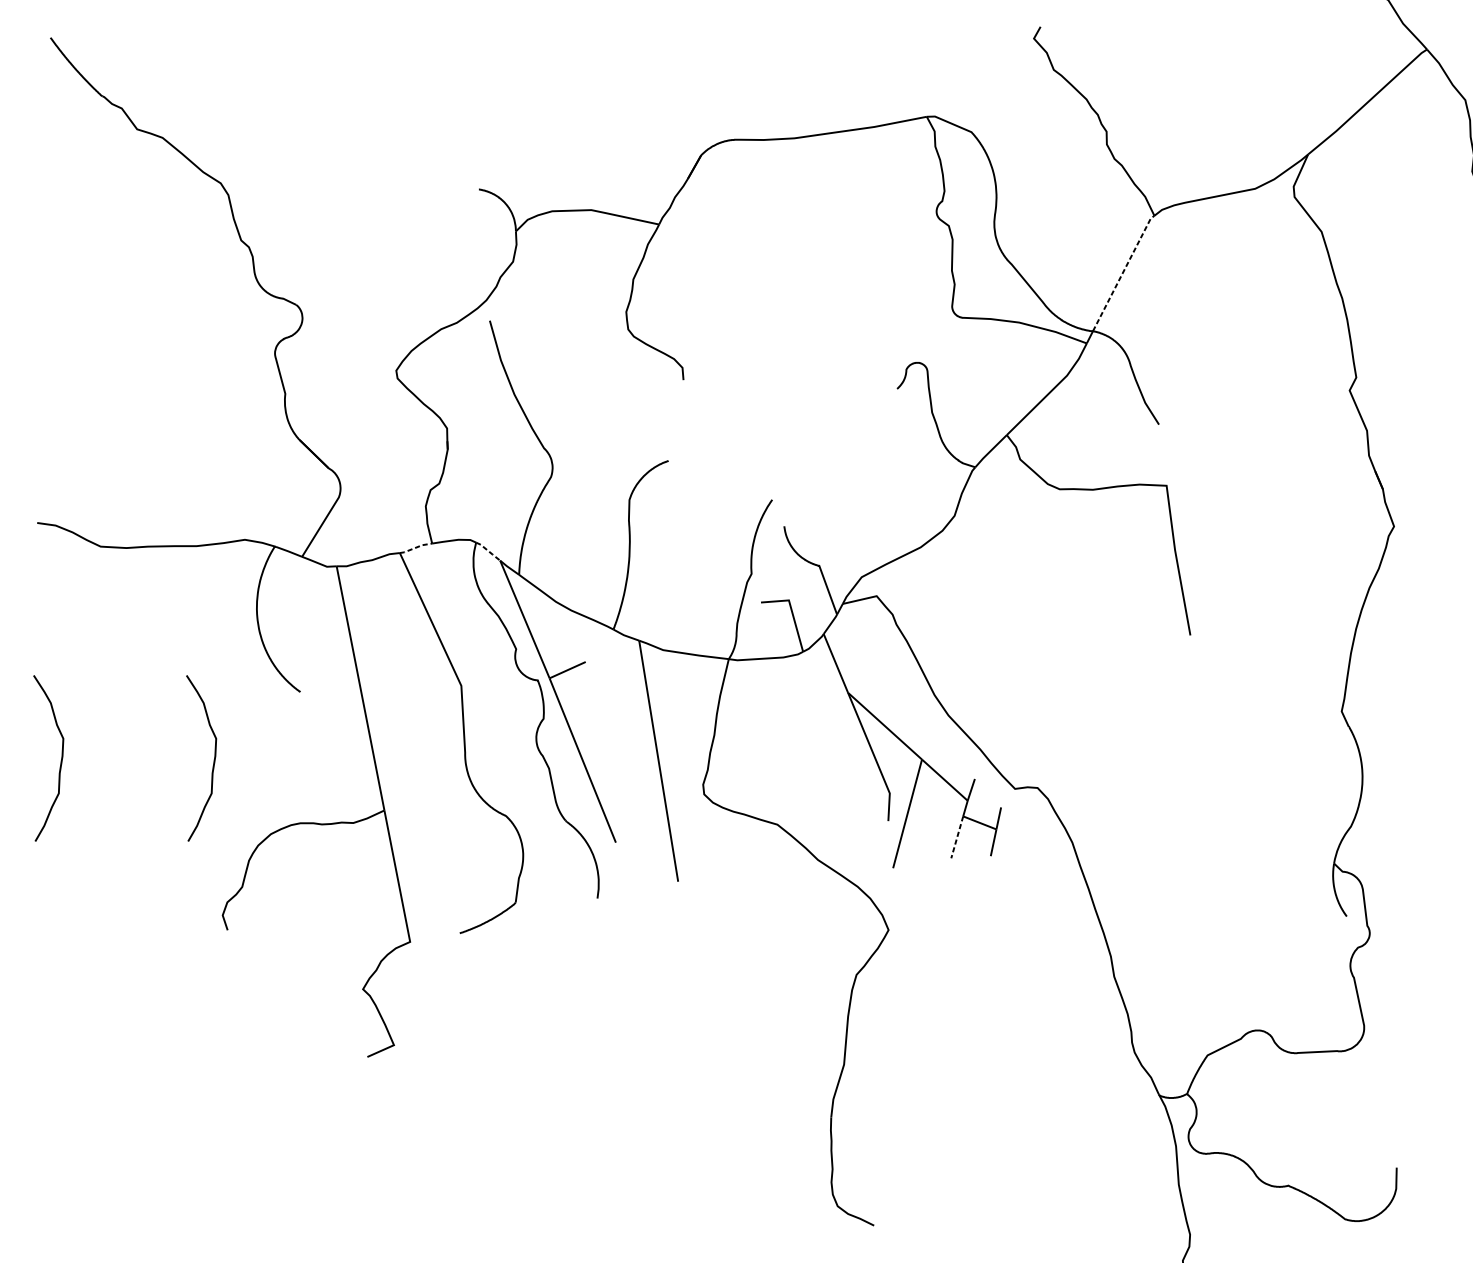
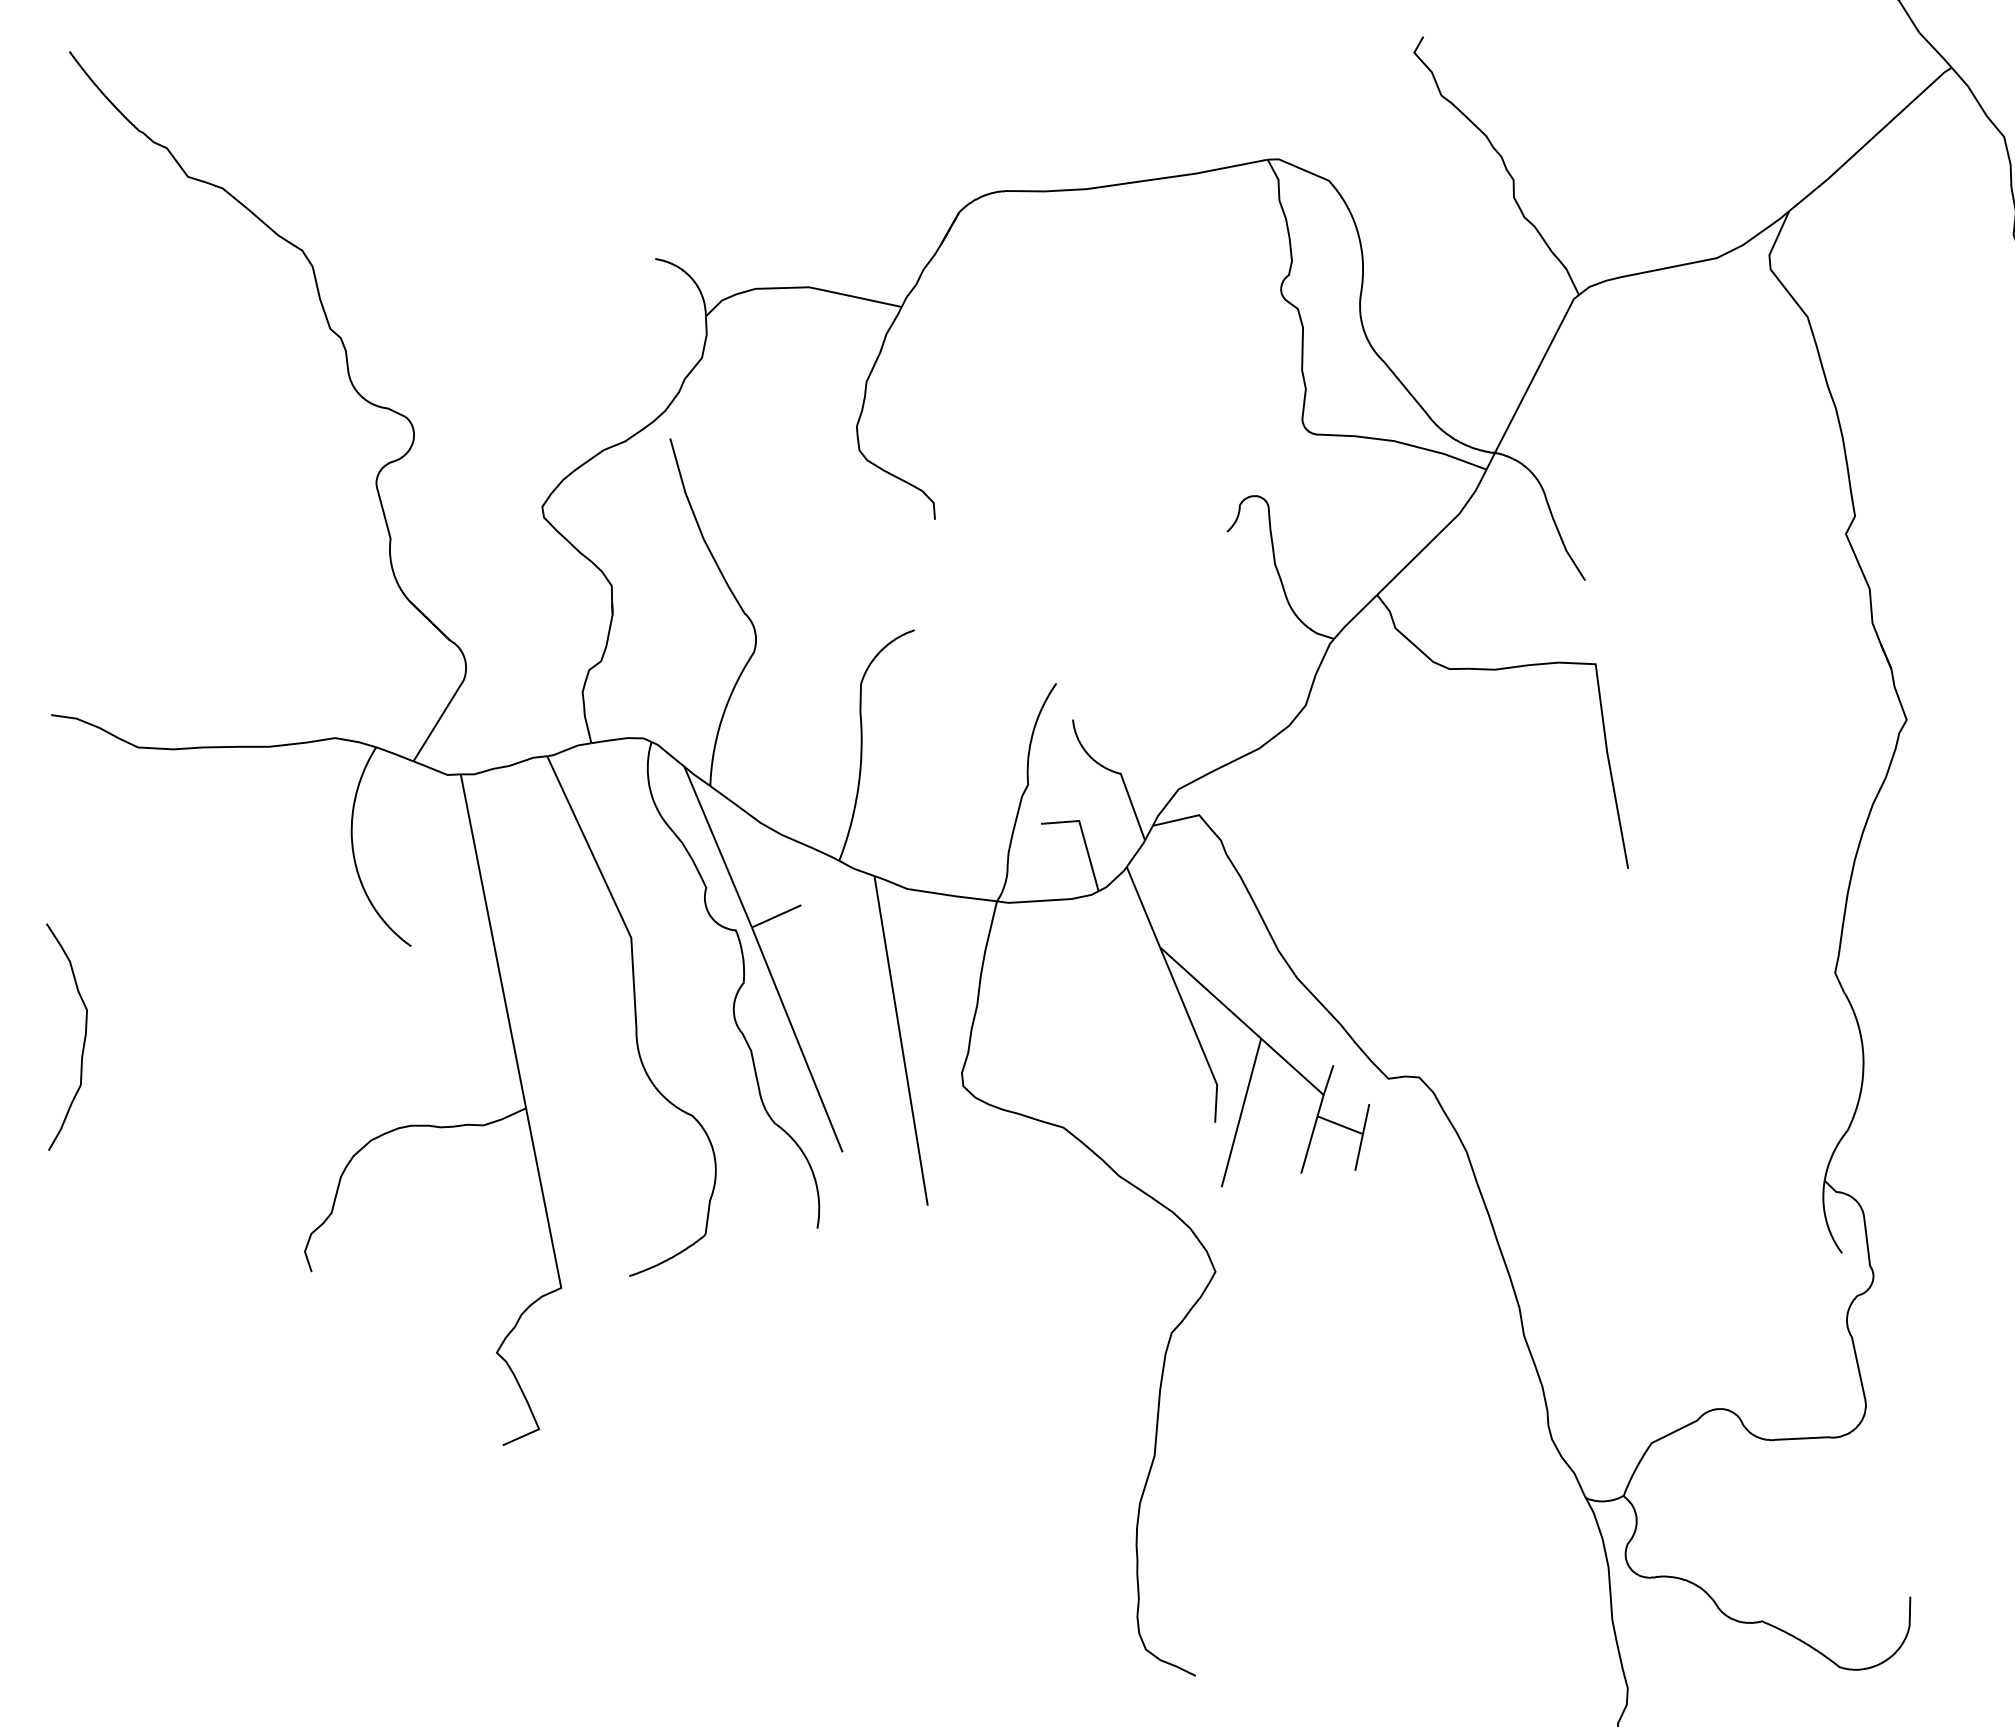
line: (1123, 271) -> (1536, 371), dashed -> solid
line: (415, 548) -> (568, 749), dashed -> solid
line: (488, 551) -> (668, 753), dashed -> solid
curve: (213, 761) -> (292, 1041), removed
line: (957, 837) -> (1309, 1145), dashed -> solid

